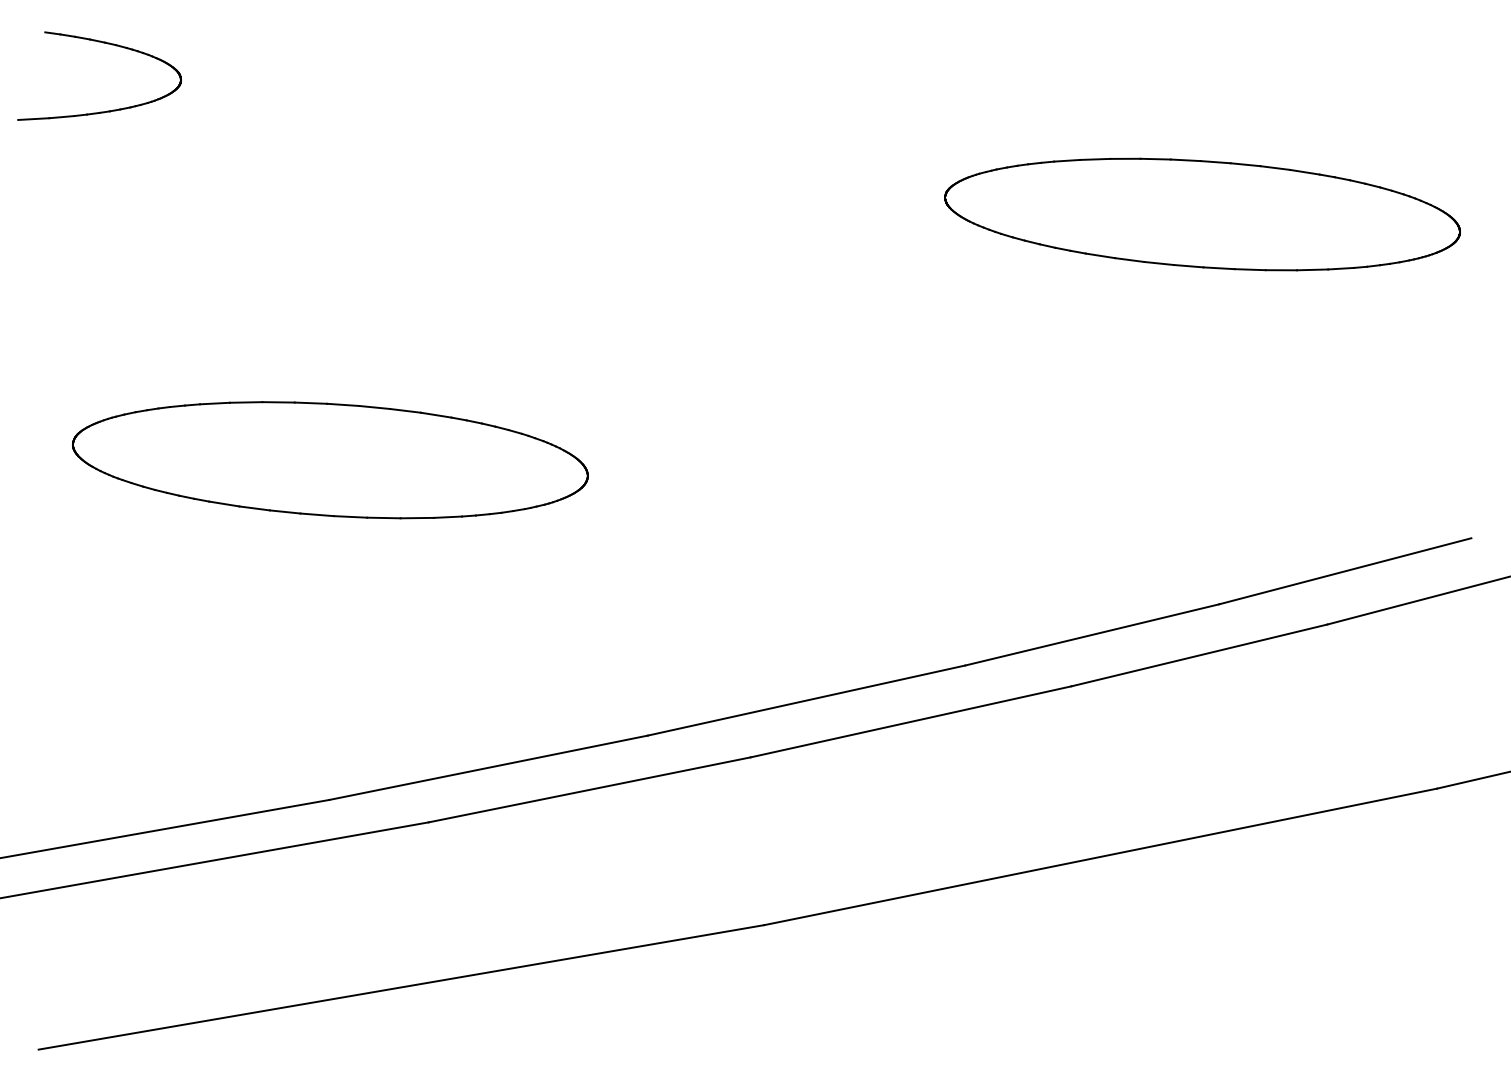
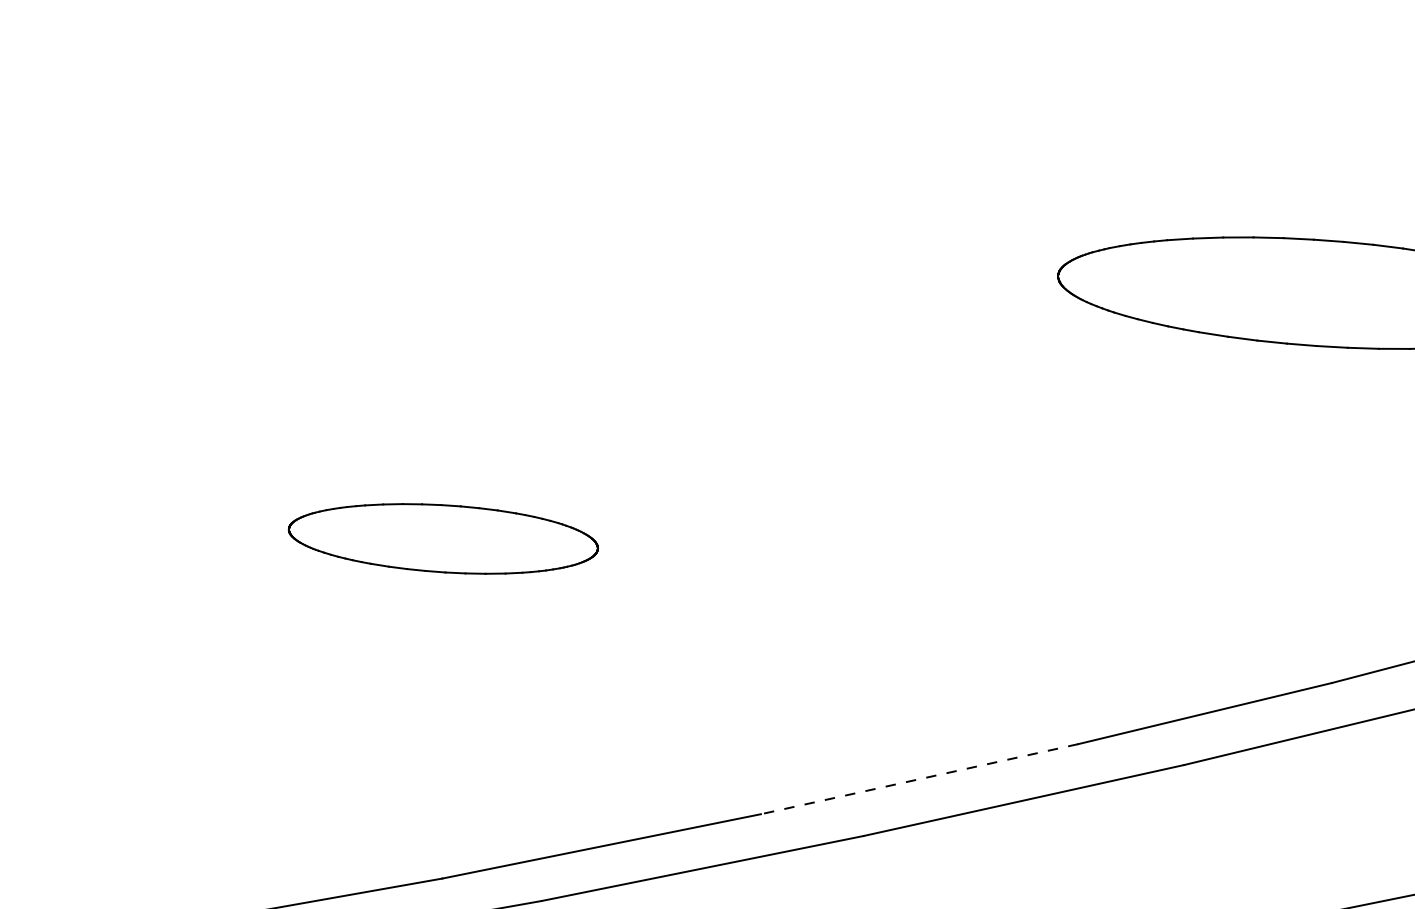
part: (107, 44) -> (220, 123), removed
part: (330, 460) -> (443, 539), size x0.6
line: (806, 700) -> (919, 779), solid -> dashed

